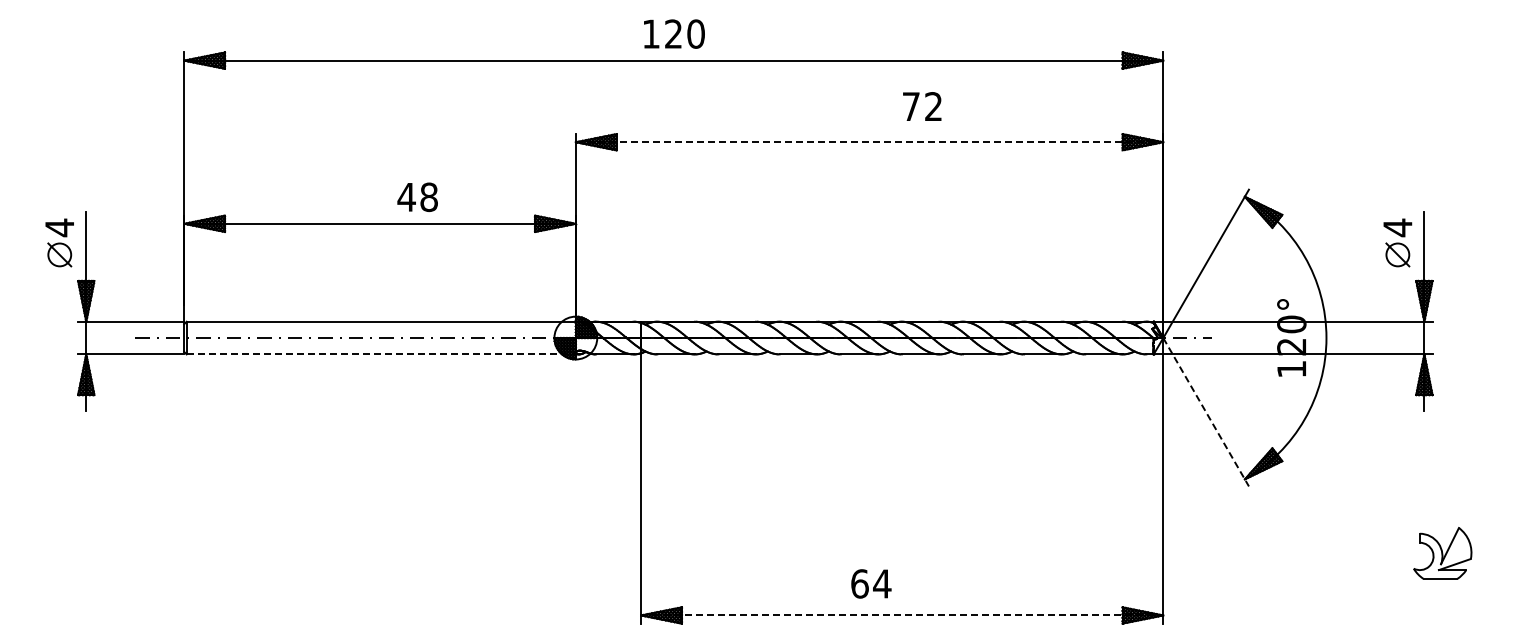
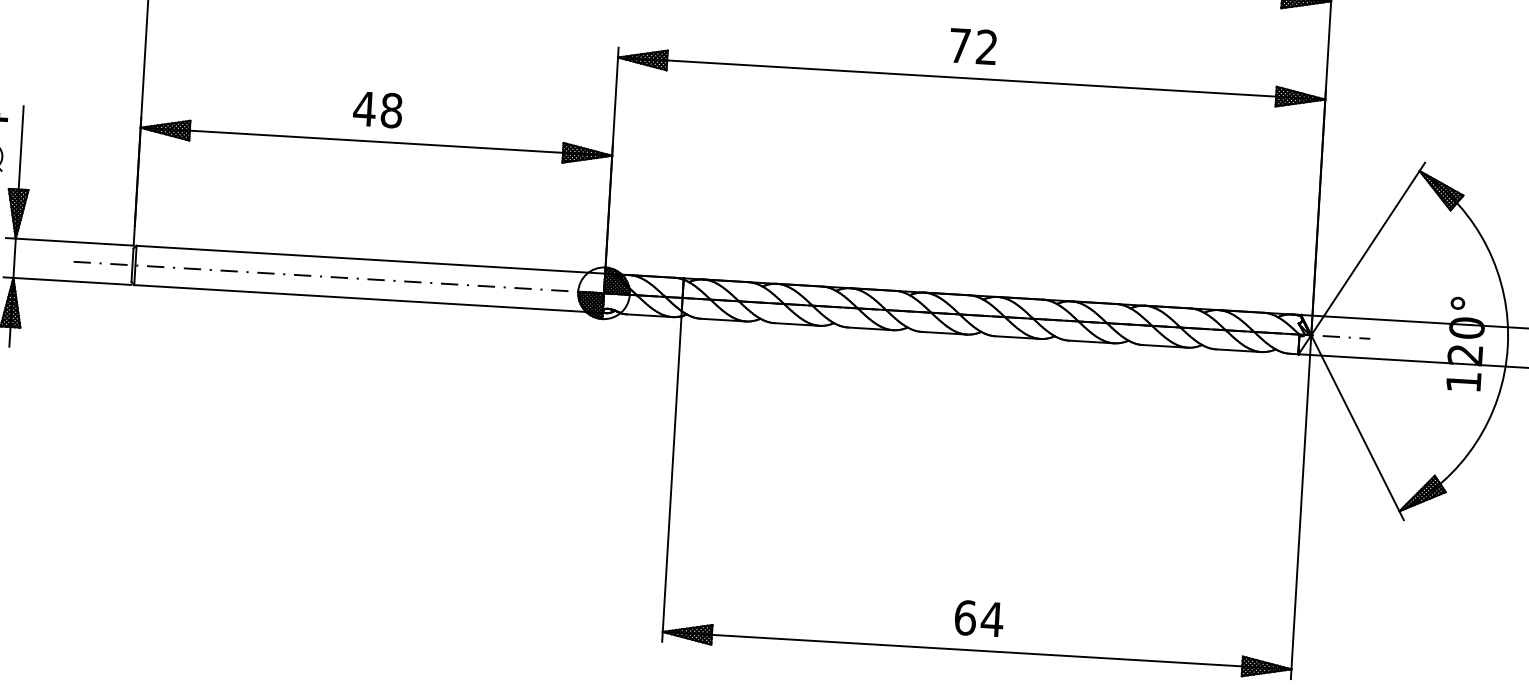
text: (922, 106) -> (973, 46), moved
line: (869, 142) -> (971, 78), dashed -> solid
text: (417, 197) -> (377, 110), moved
line: (381, 354) -> (368, 299), dashed -> solid
line: (1206, 412) -> (1357, 428), dashed -> solid
text: (871, 583) -> (979, 618), moved
line: (902, 615) -> (977, 650), dashed -> solid

